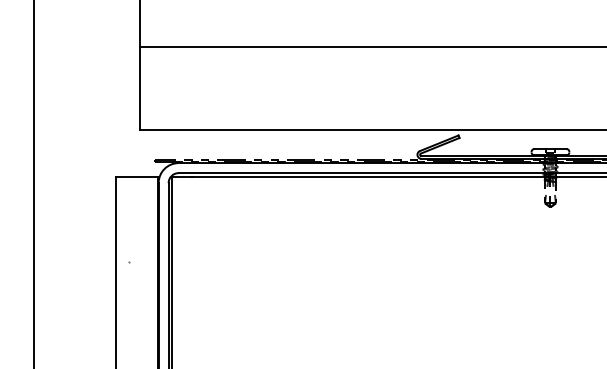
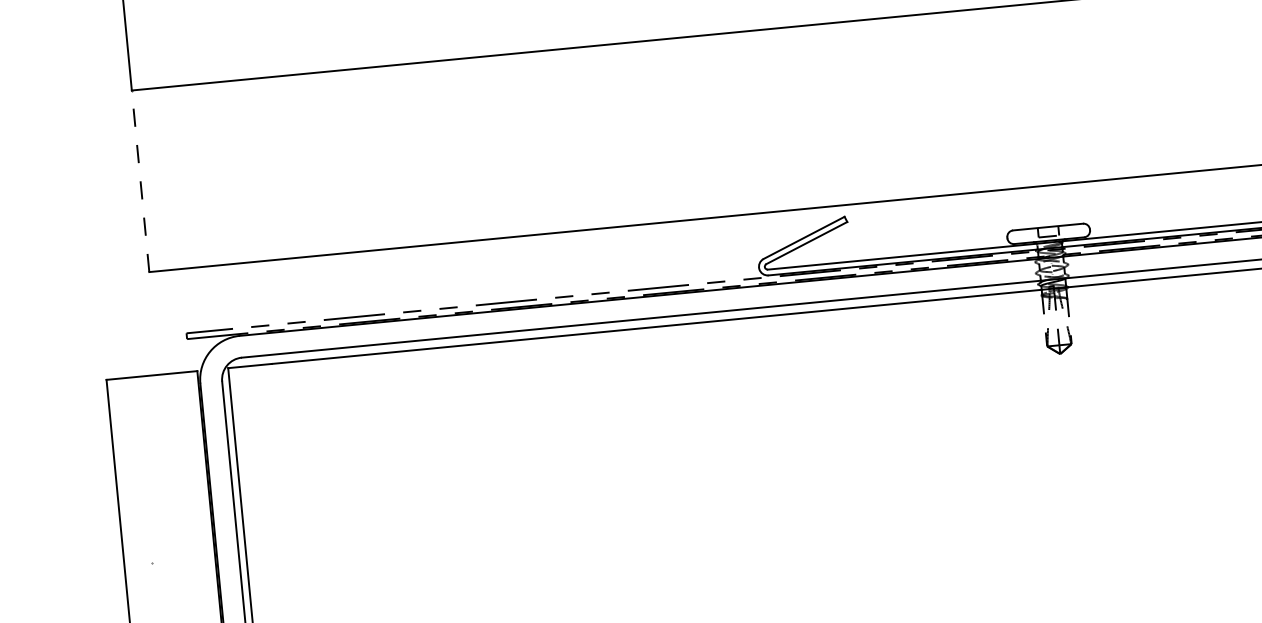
line: (140, 88) -> (140, 181), solid -> dashed

